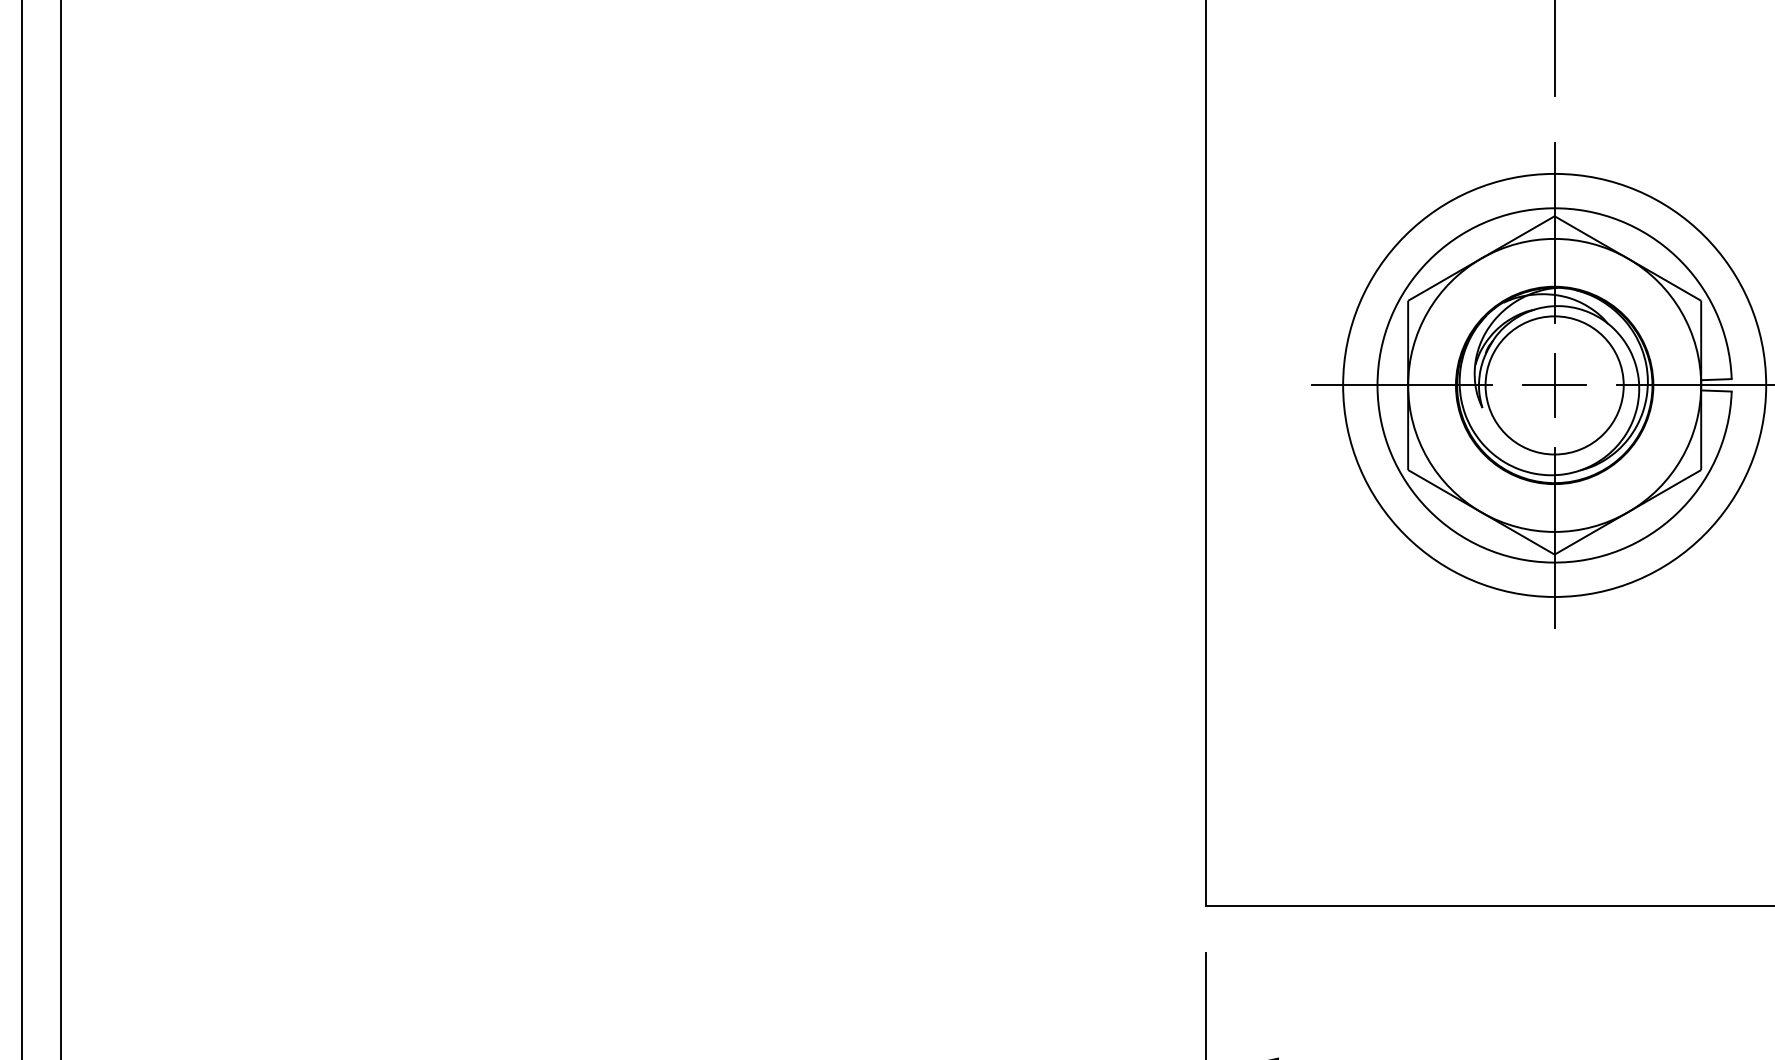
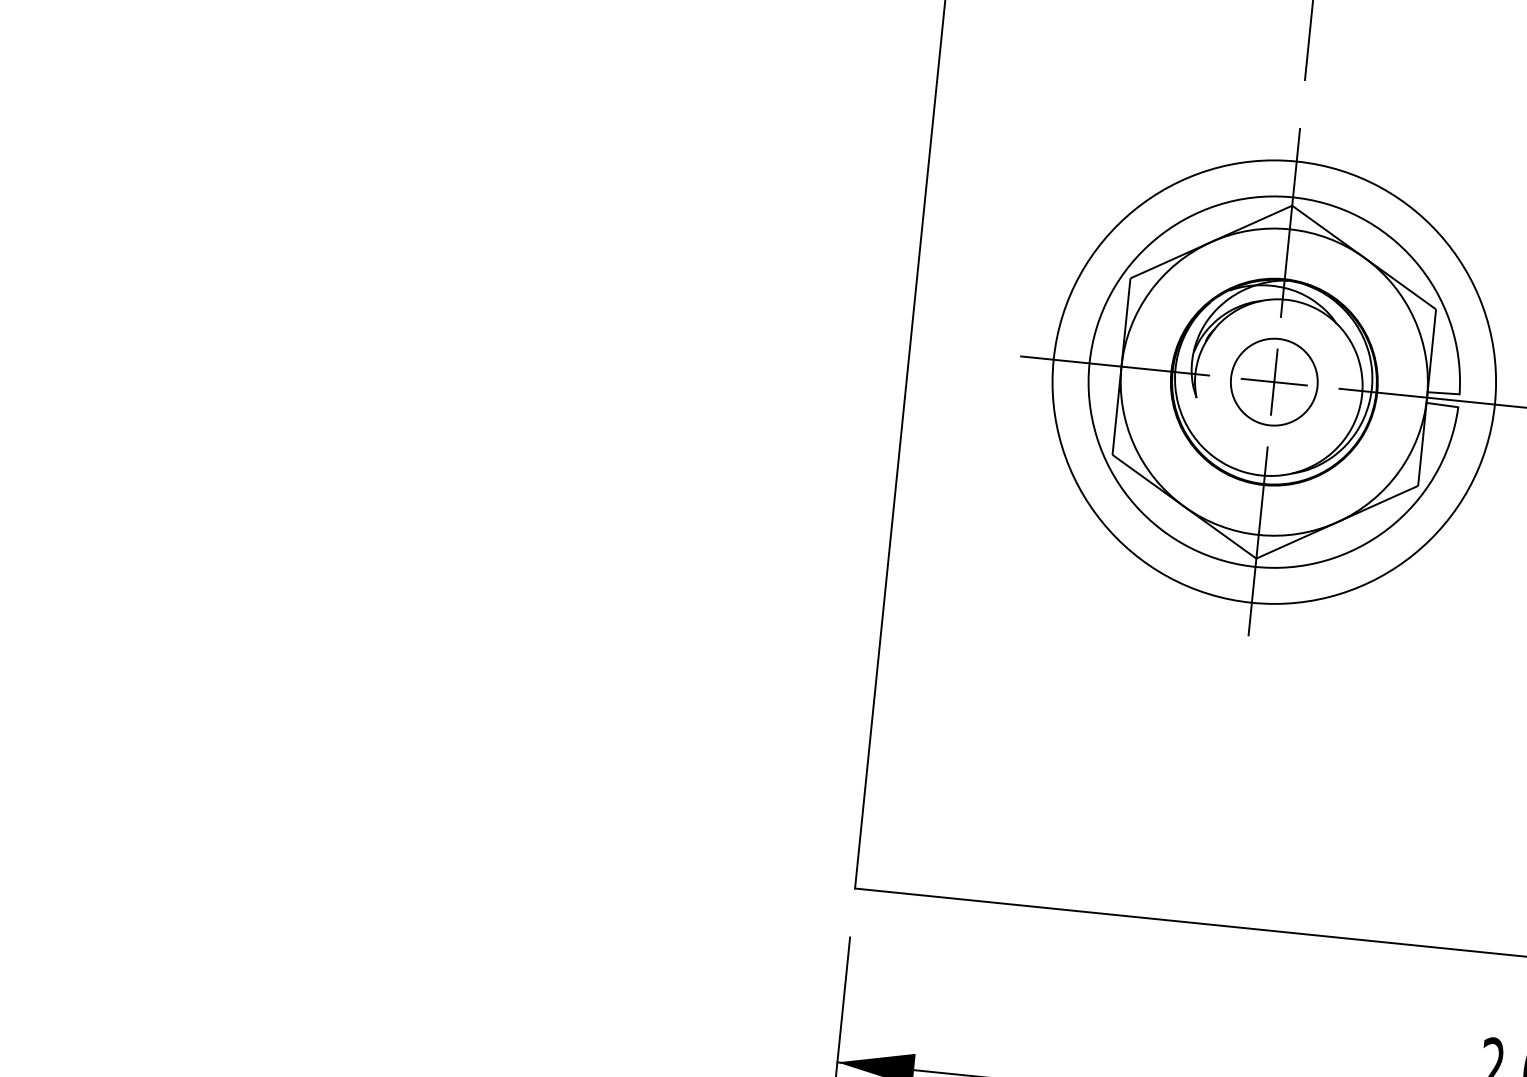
circle: (1554, 385) -> (1274, 382), size x0.6

